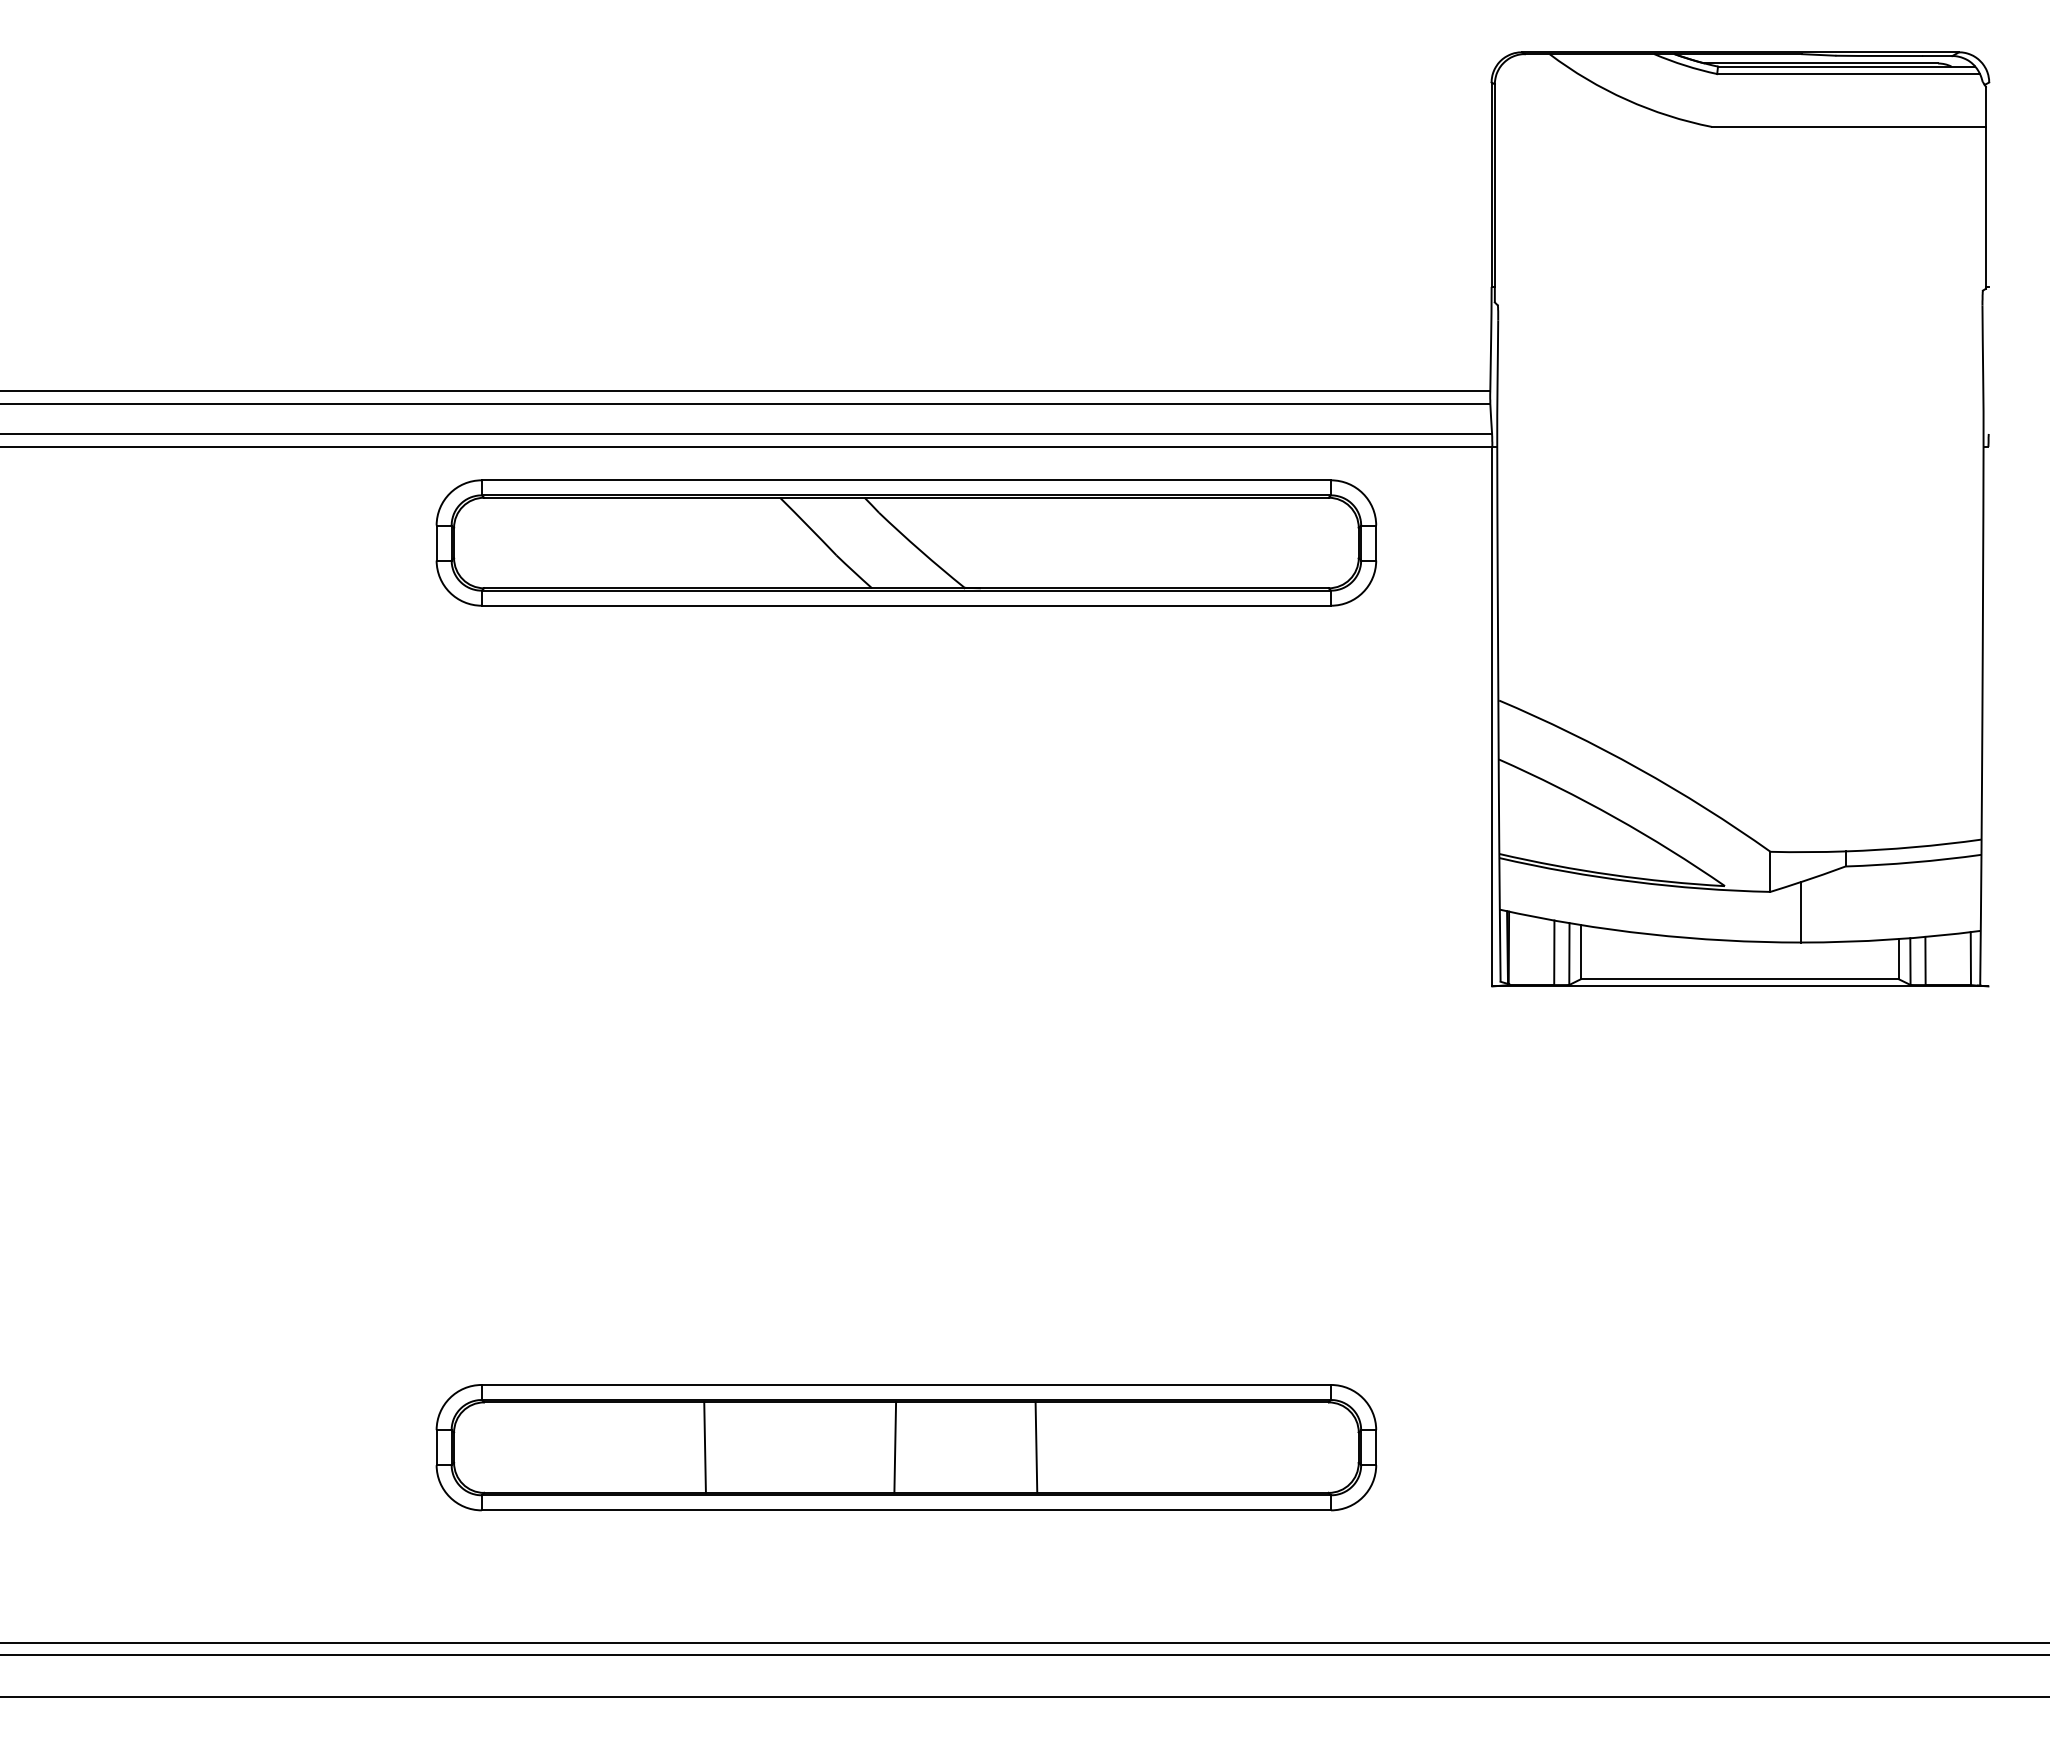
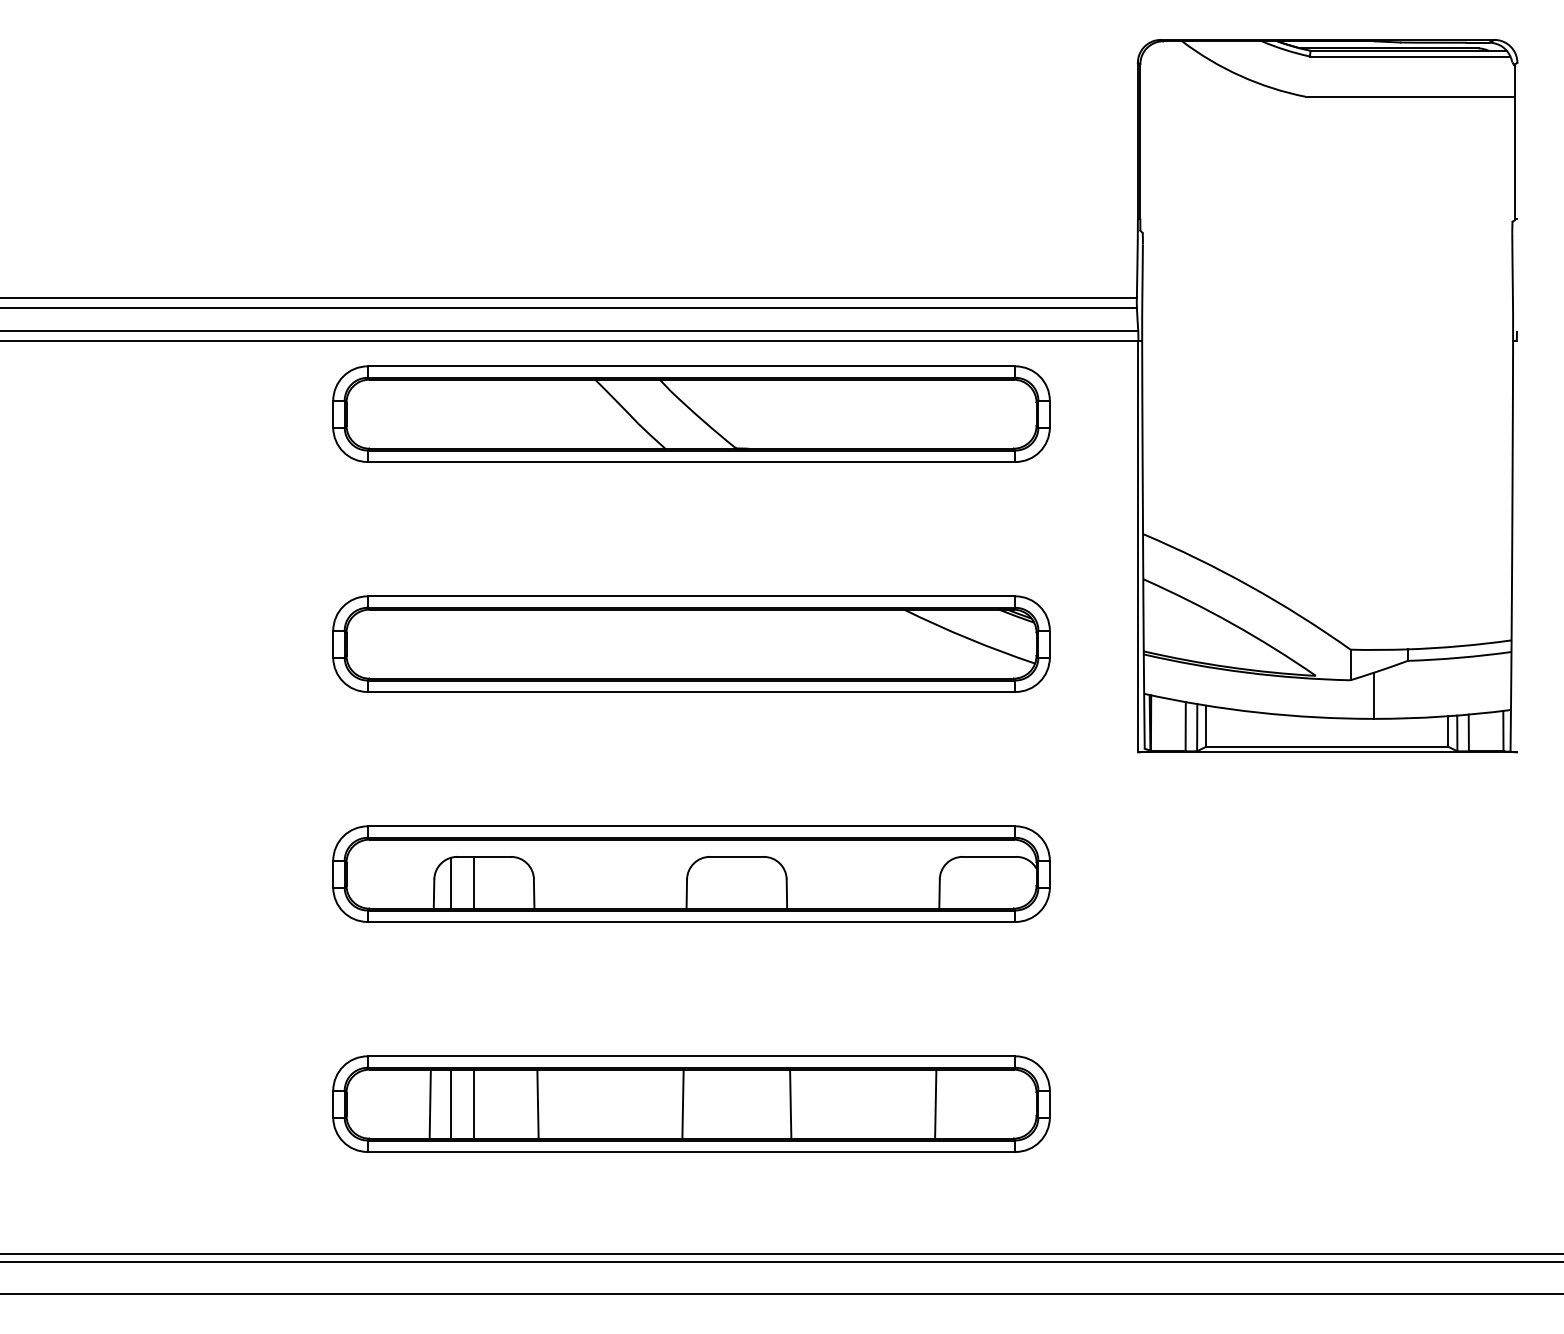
part: (906, 844) -> (691, 644), added
part: (906, 1145) -> (691, 873), added
line: (563, 1447) -> (430, 1104), added
line: (591, 1447) -> (451, 1104), added
line: (621, 1447) -> (474, 1104), added
line: (1226, 1447) -> (935, 1104), added

